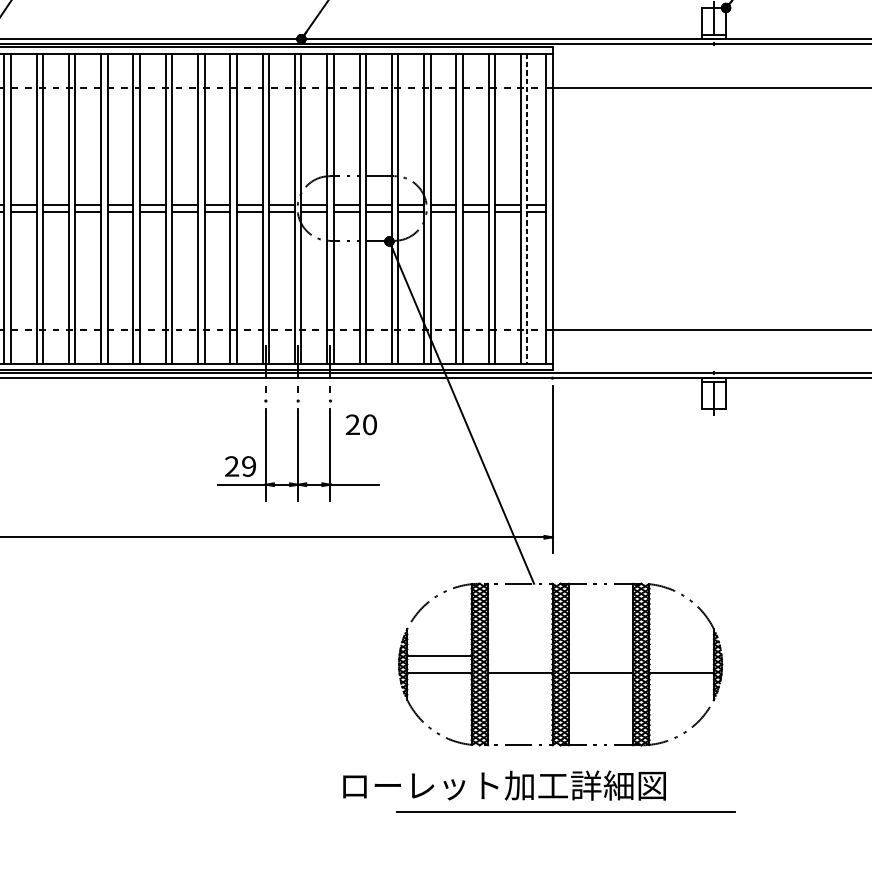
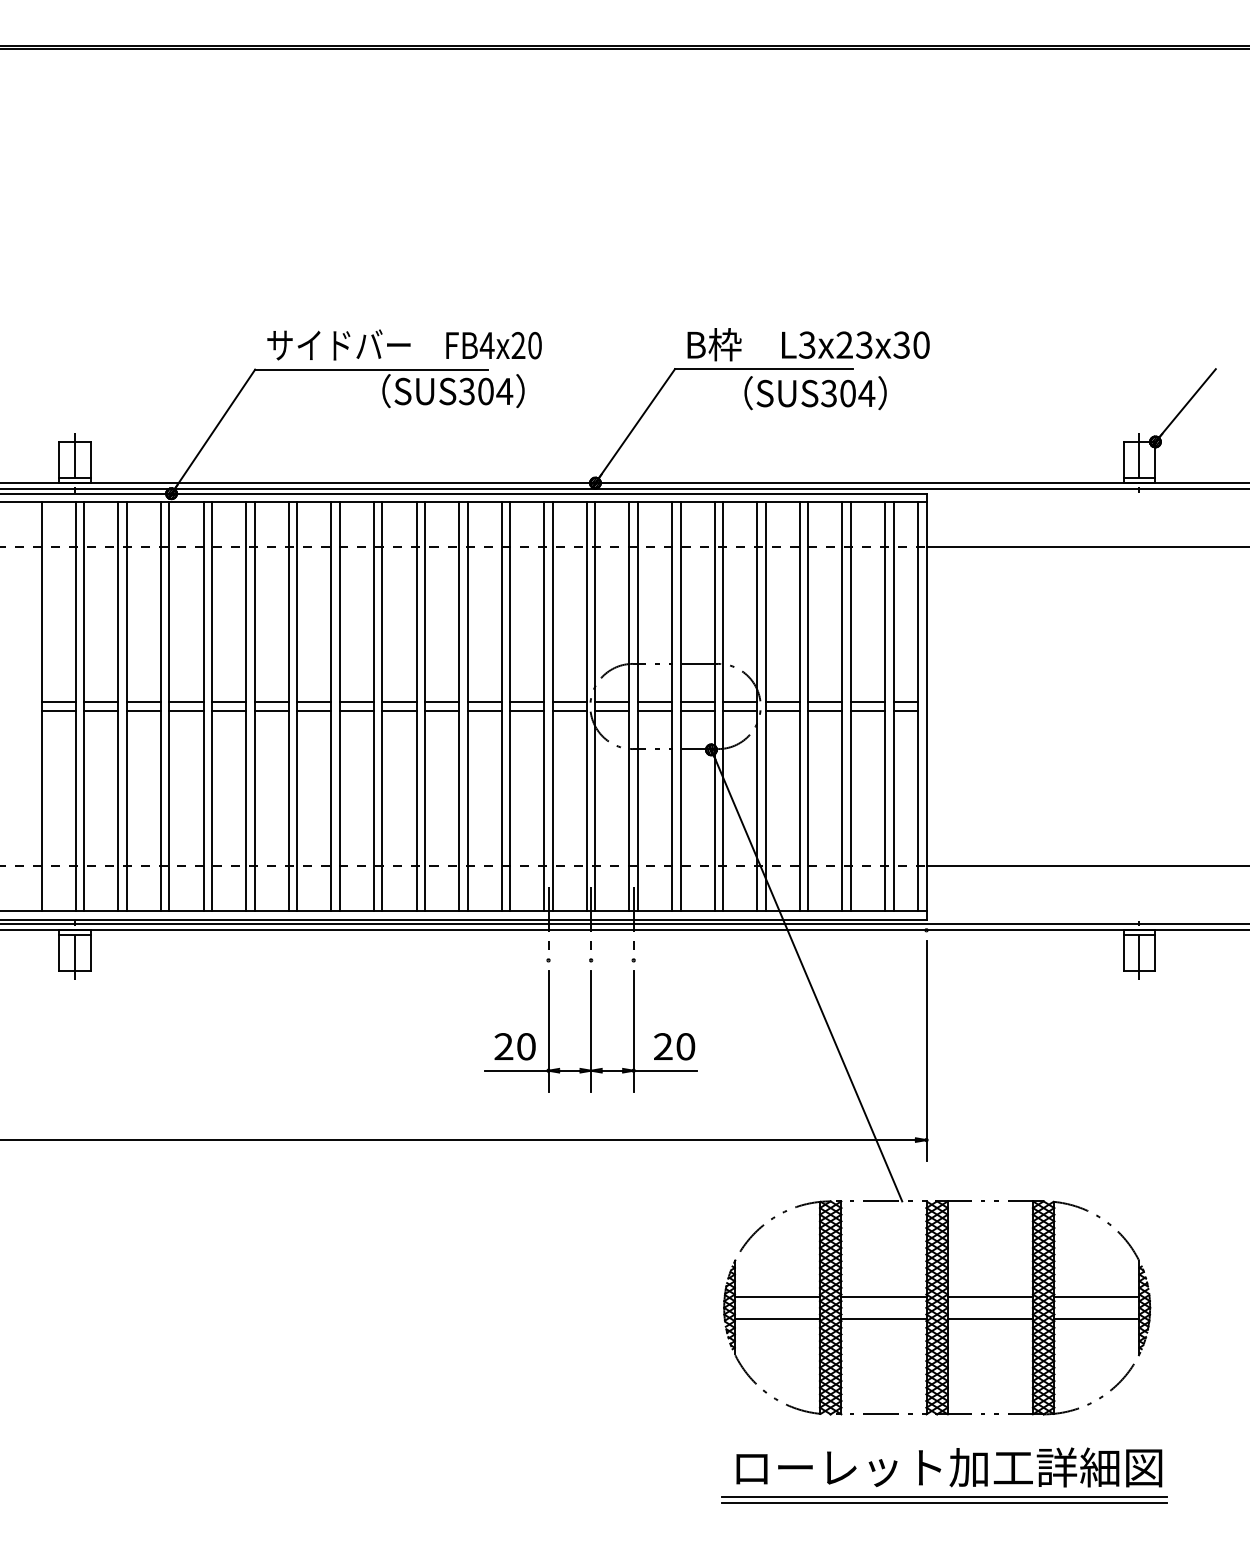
line: (527, 209) -> (893, 707), dashed -> solid
text: (361, 424) -> (674, 1046), moved
text: (249, 466) -> (526, 1046), 29 -> 20
line: (519, 656) -> (883, 1297), added
line: (600, 656) -> (989, 1297), added
line: (681, 656) -> (1096, 1297), added
text: (504, 785) -> (949, 1467), moved
line: (566, 808) -> (944, 1497), added

